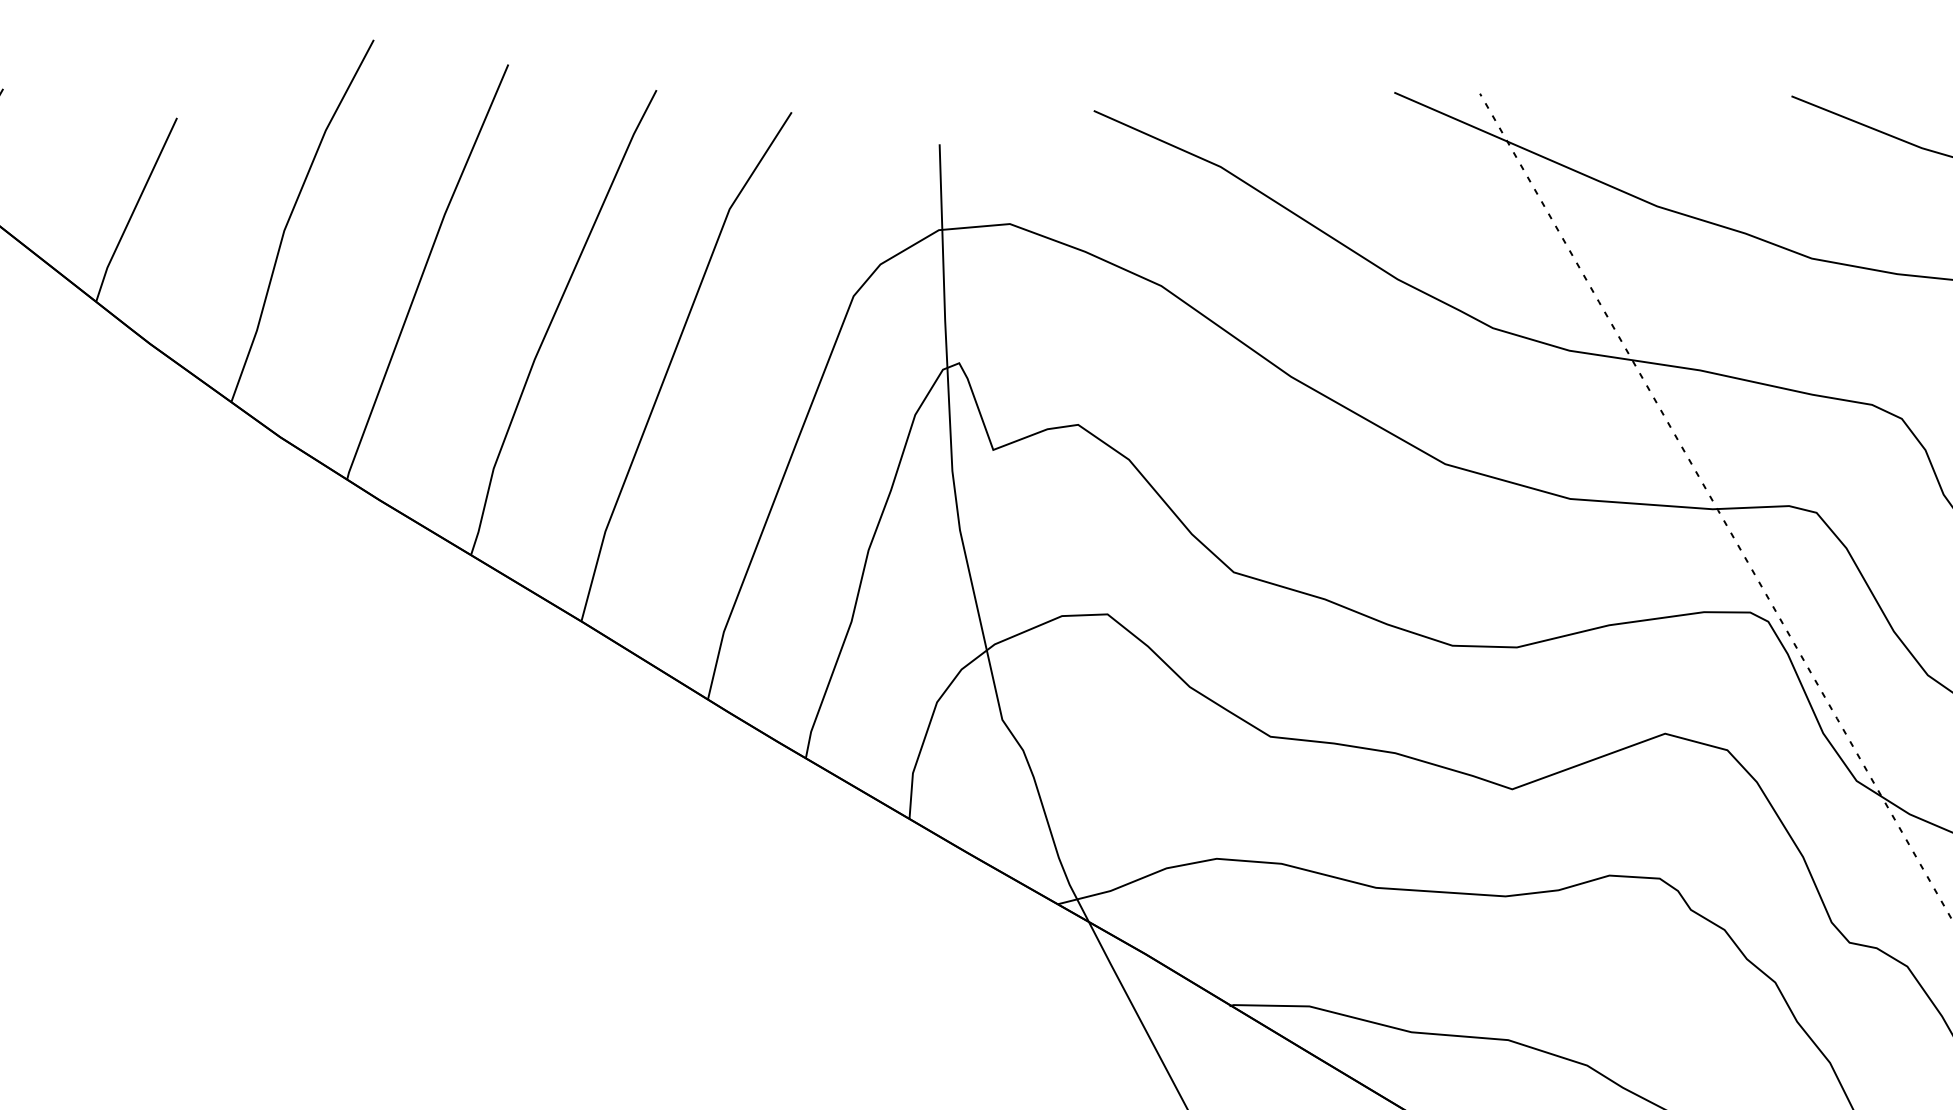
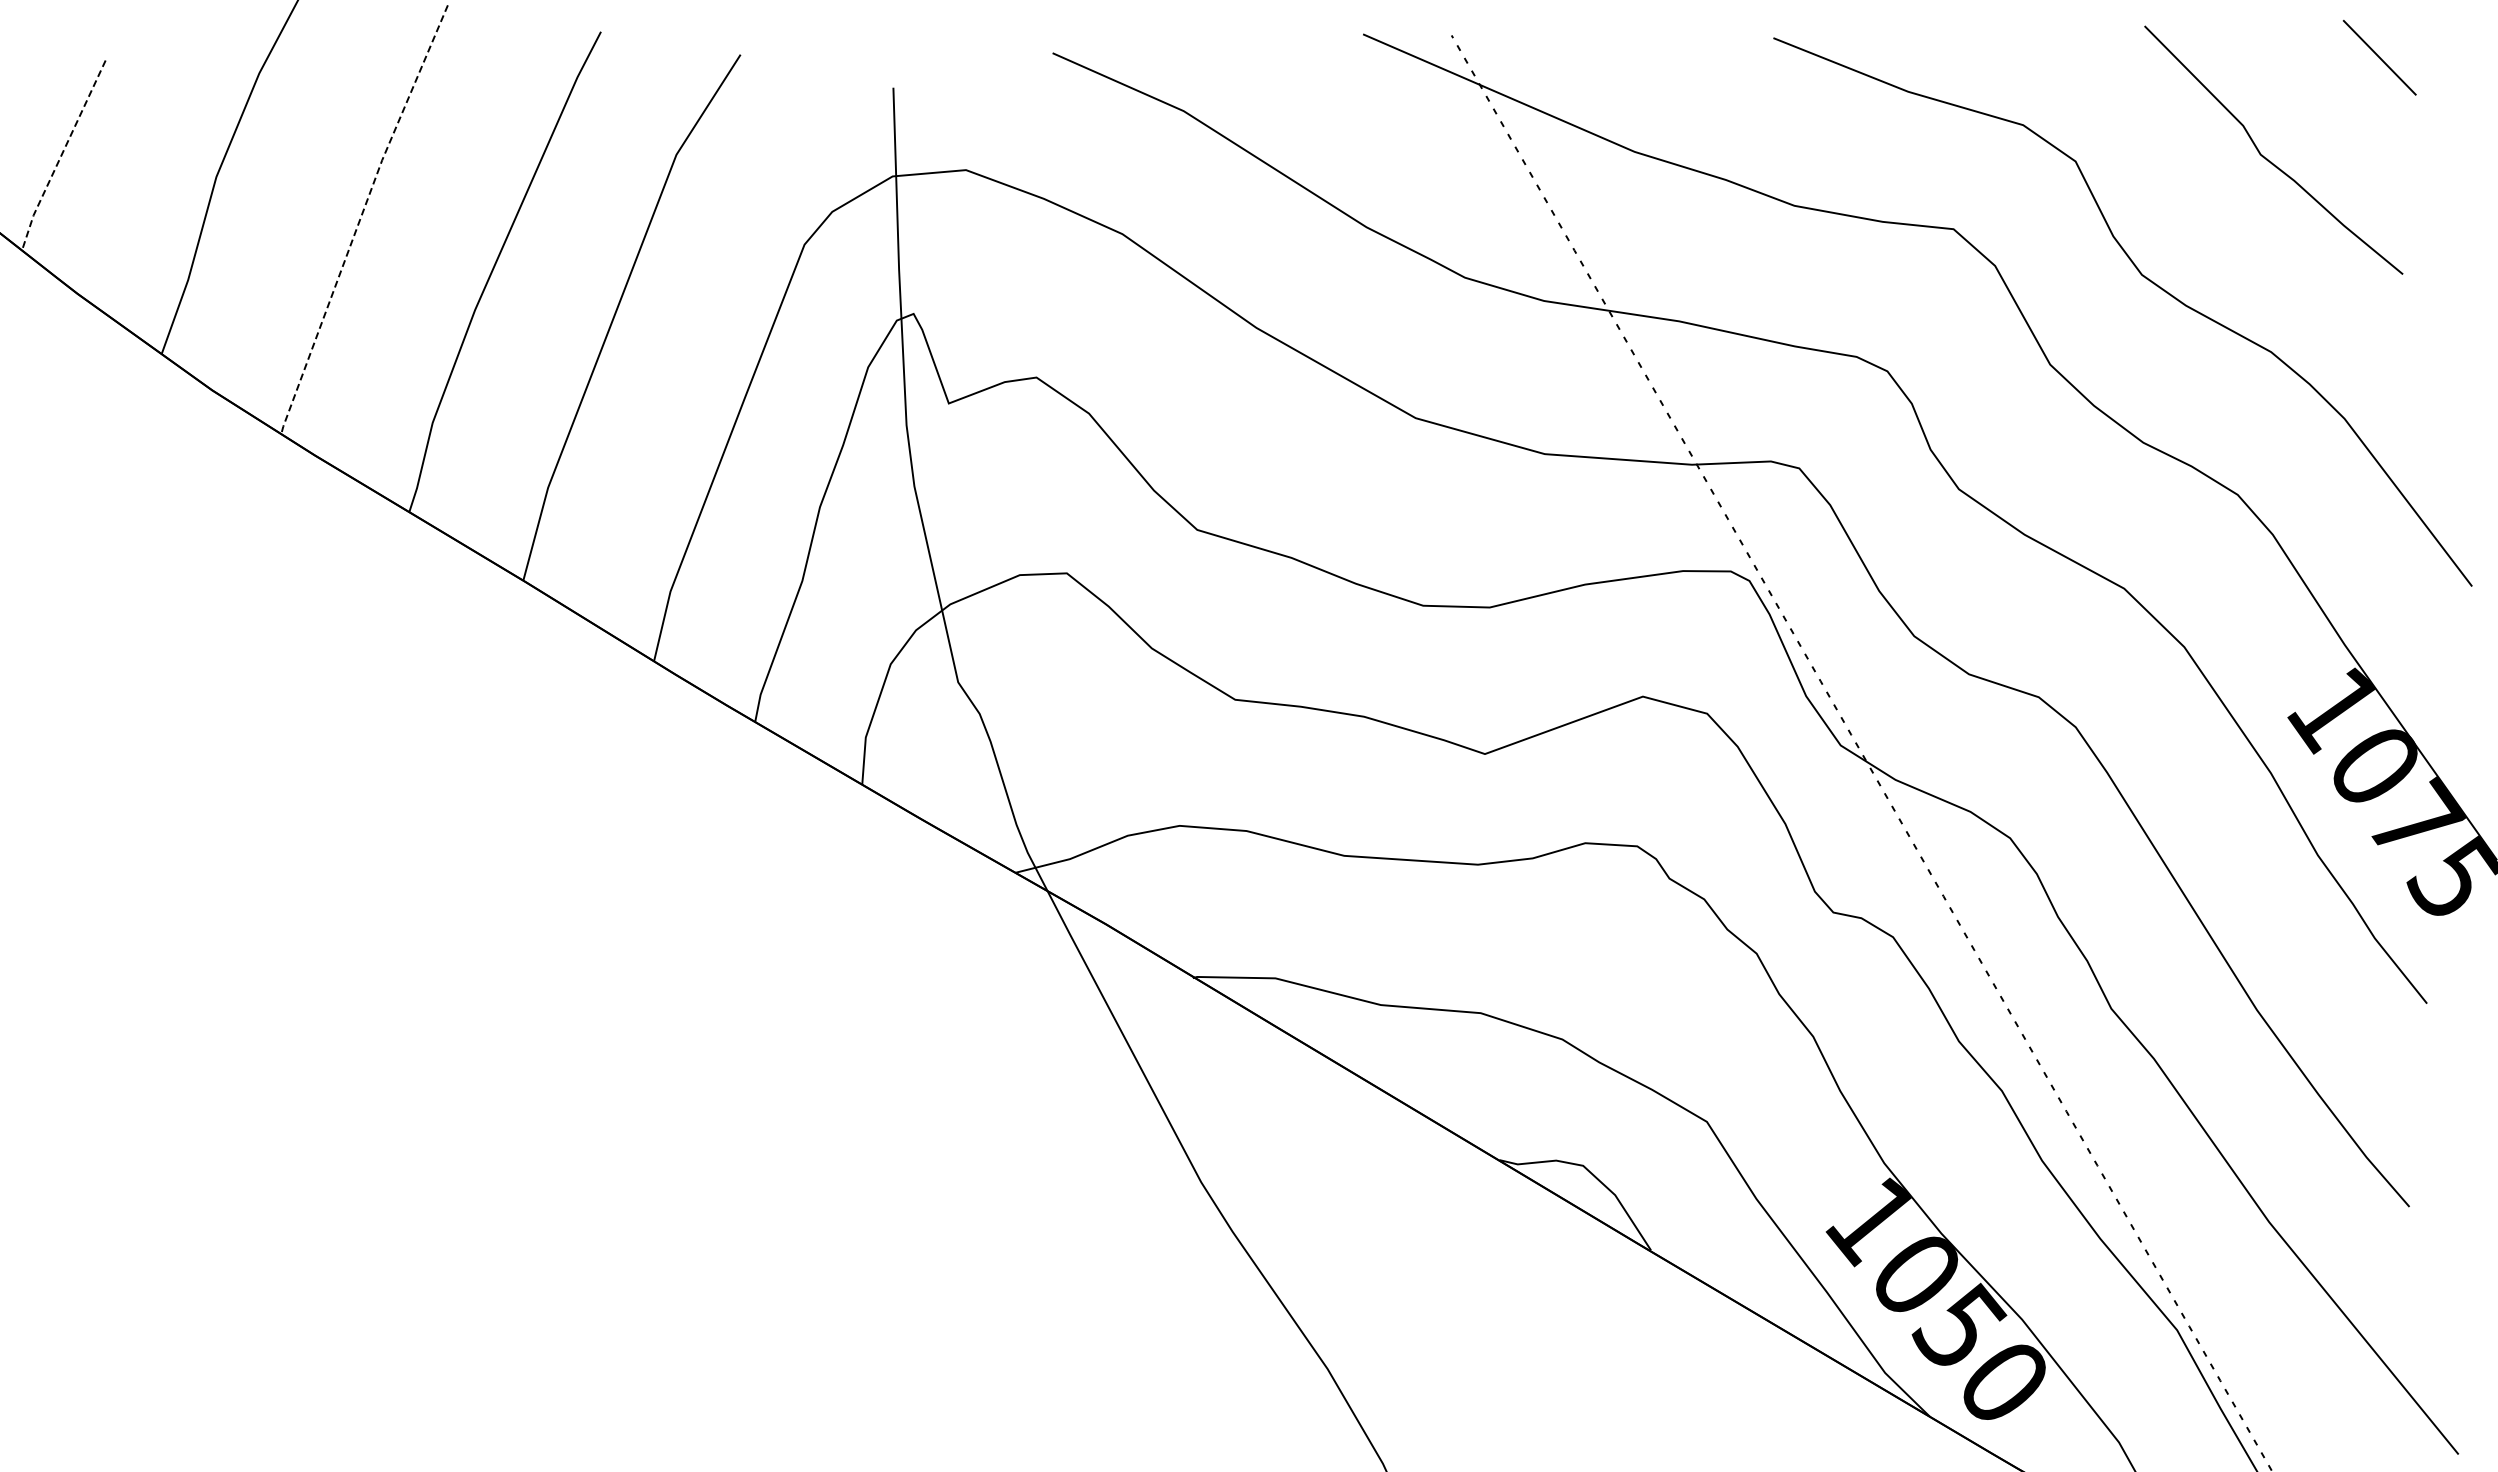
line: (134, 209) -> (61, 155), solid -> dashed
line: (423, 270) -> (360, 218), solid -> dashed

